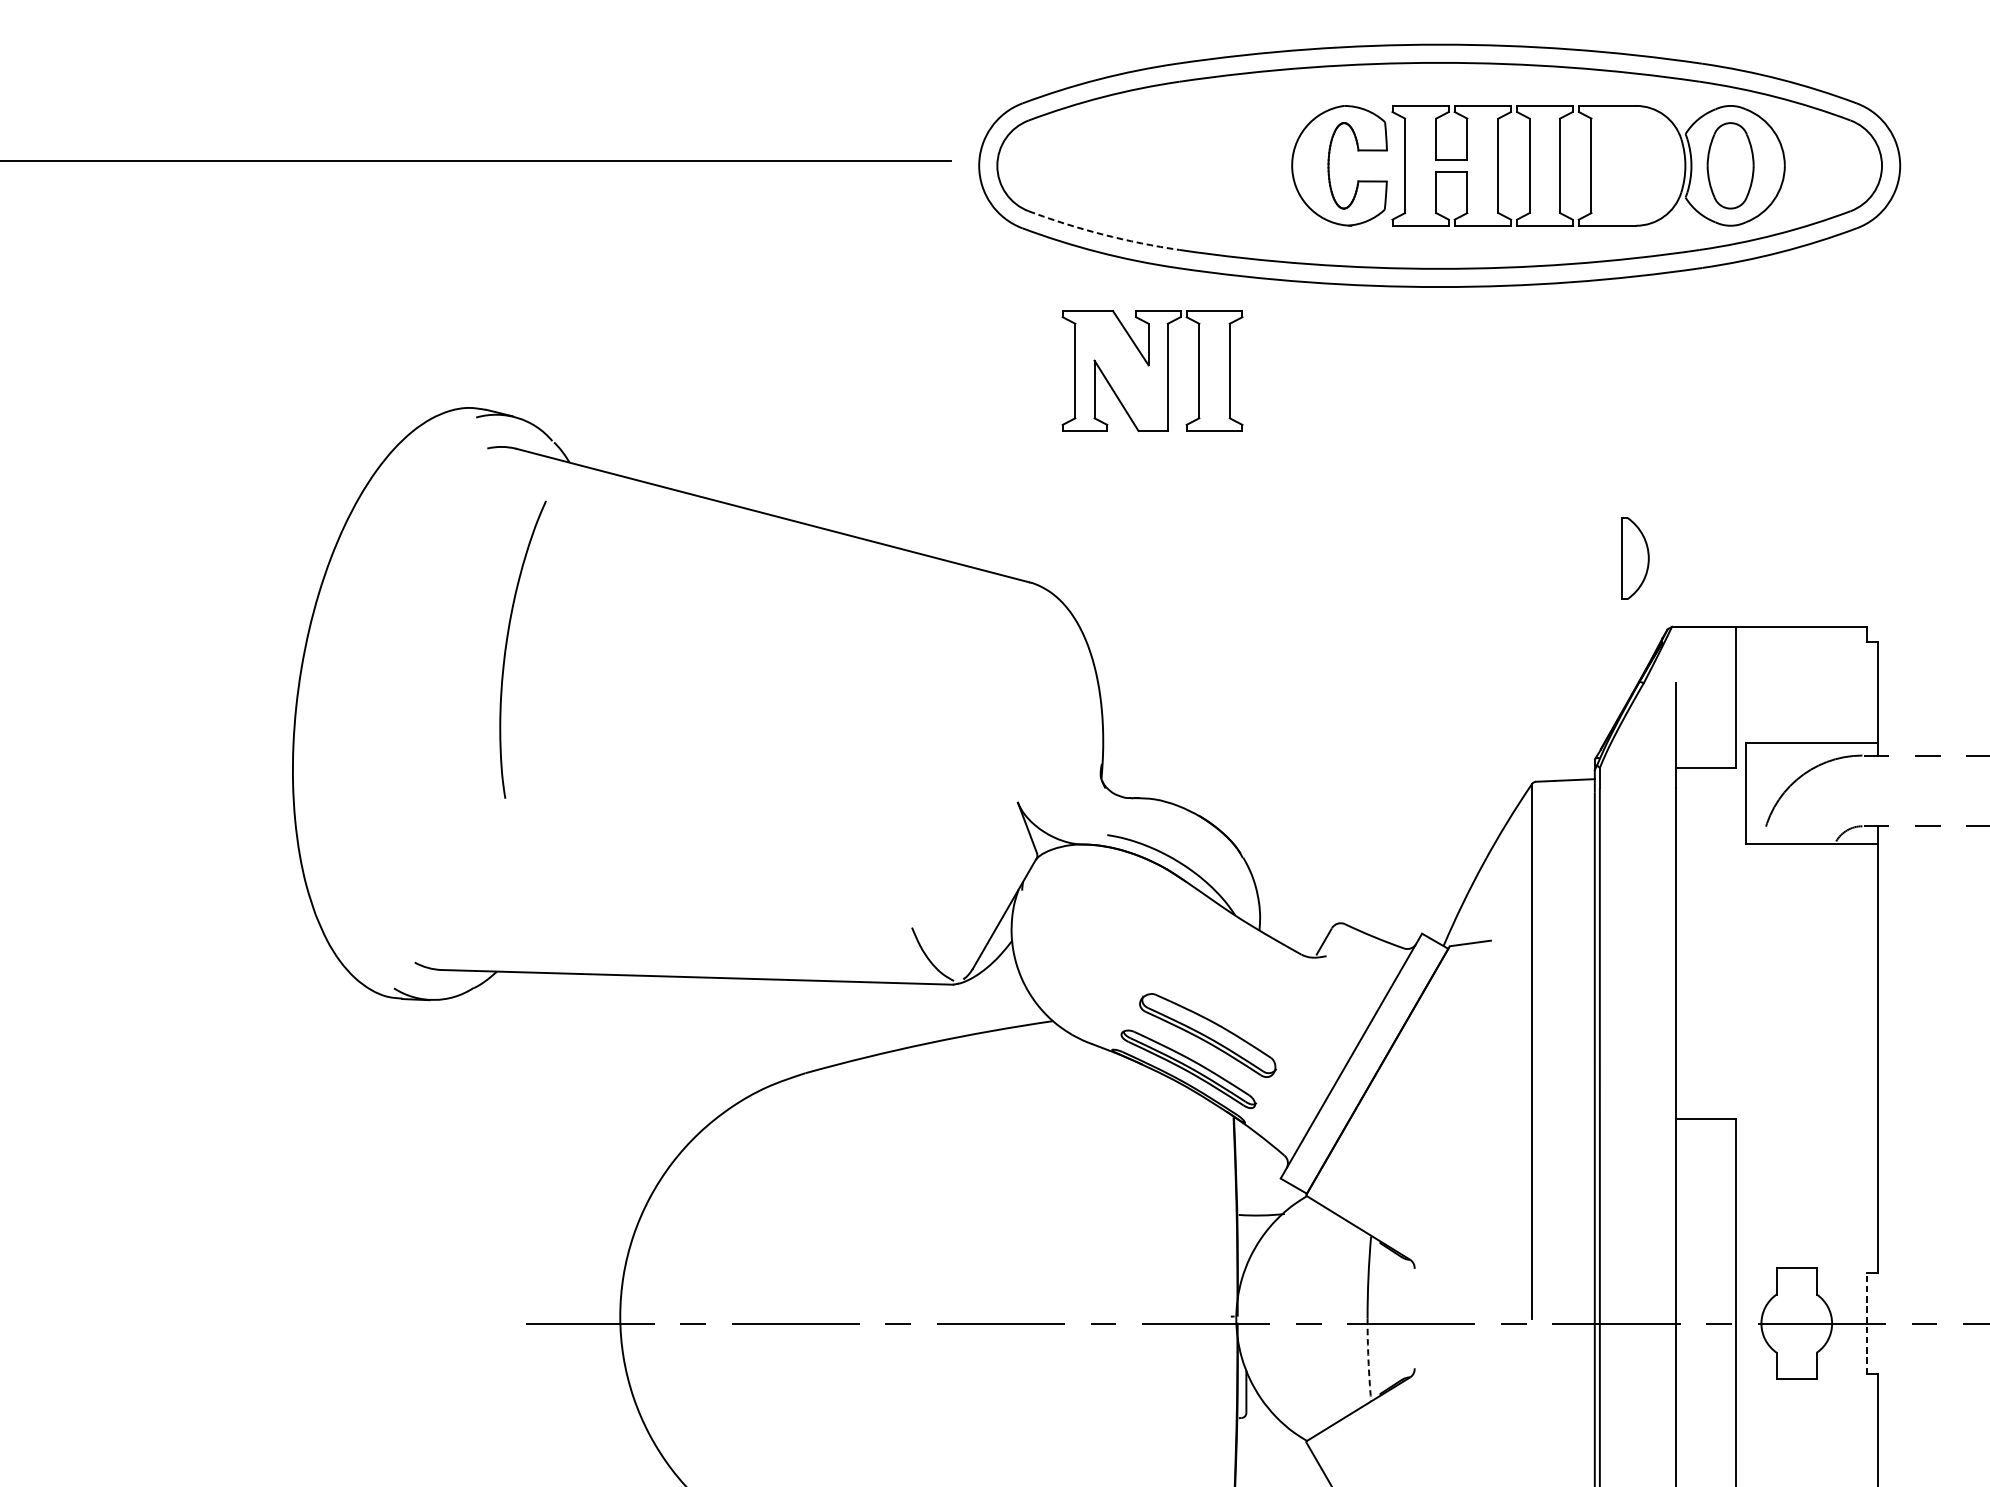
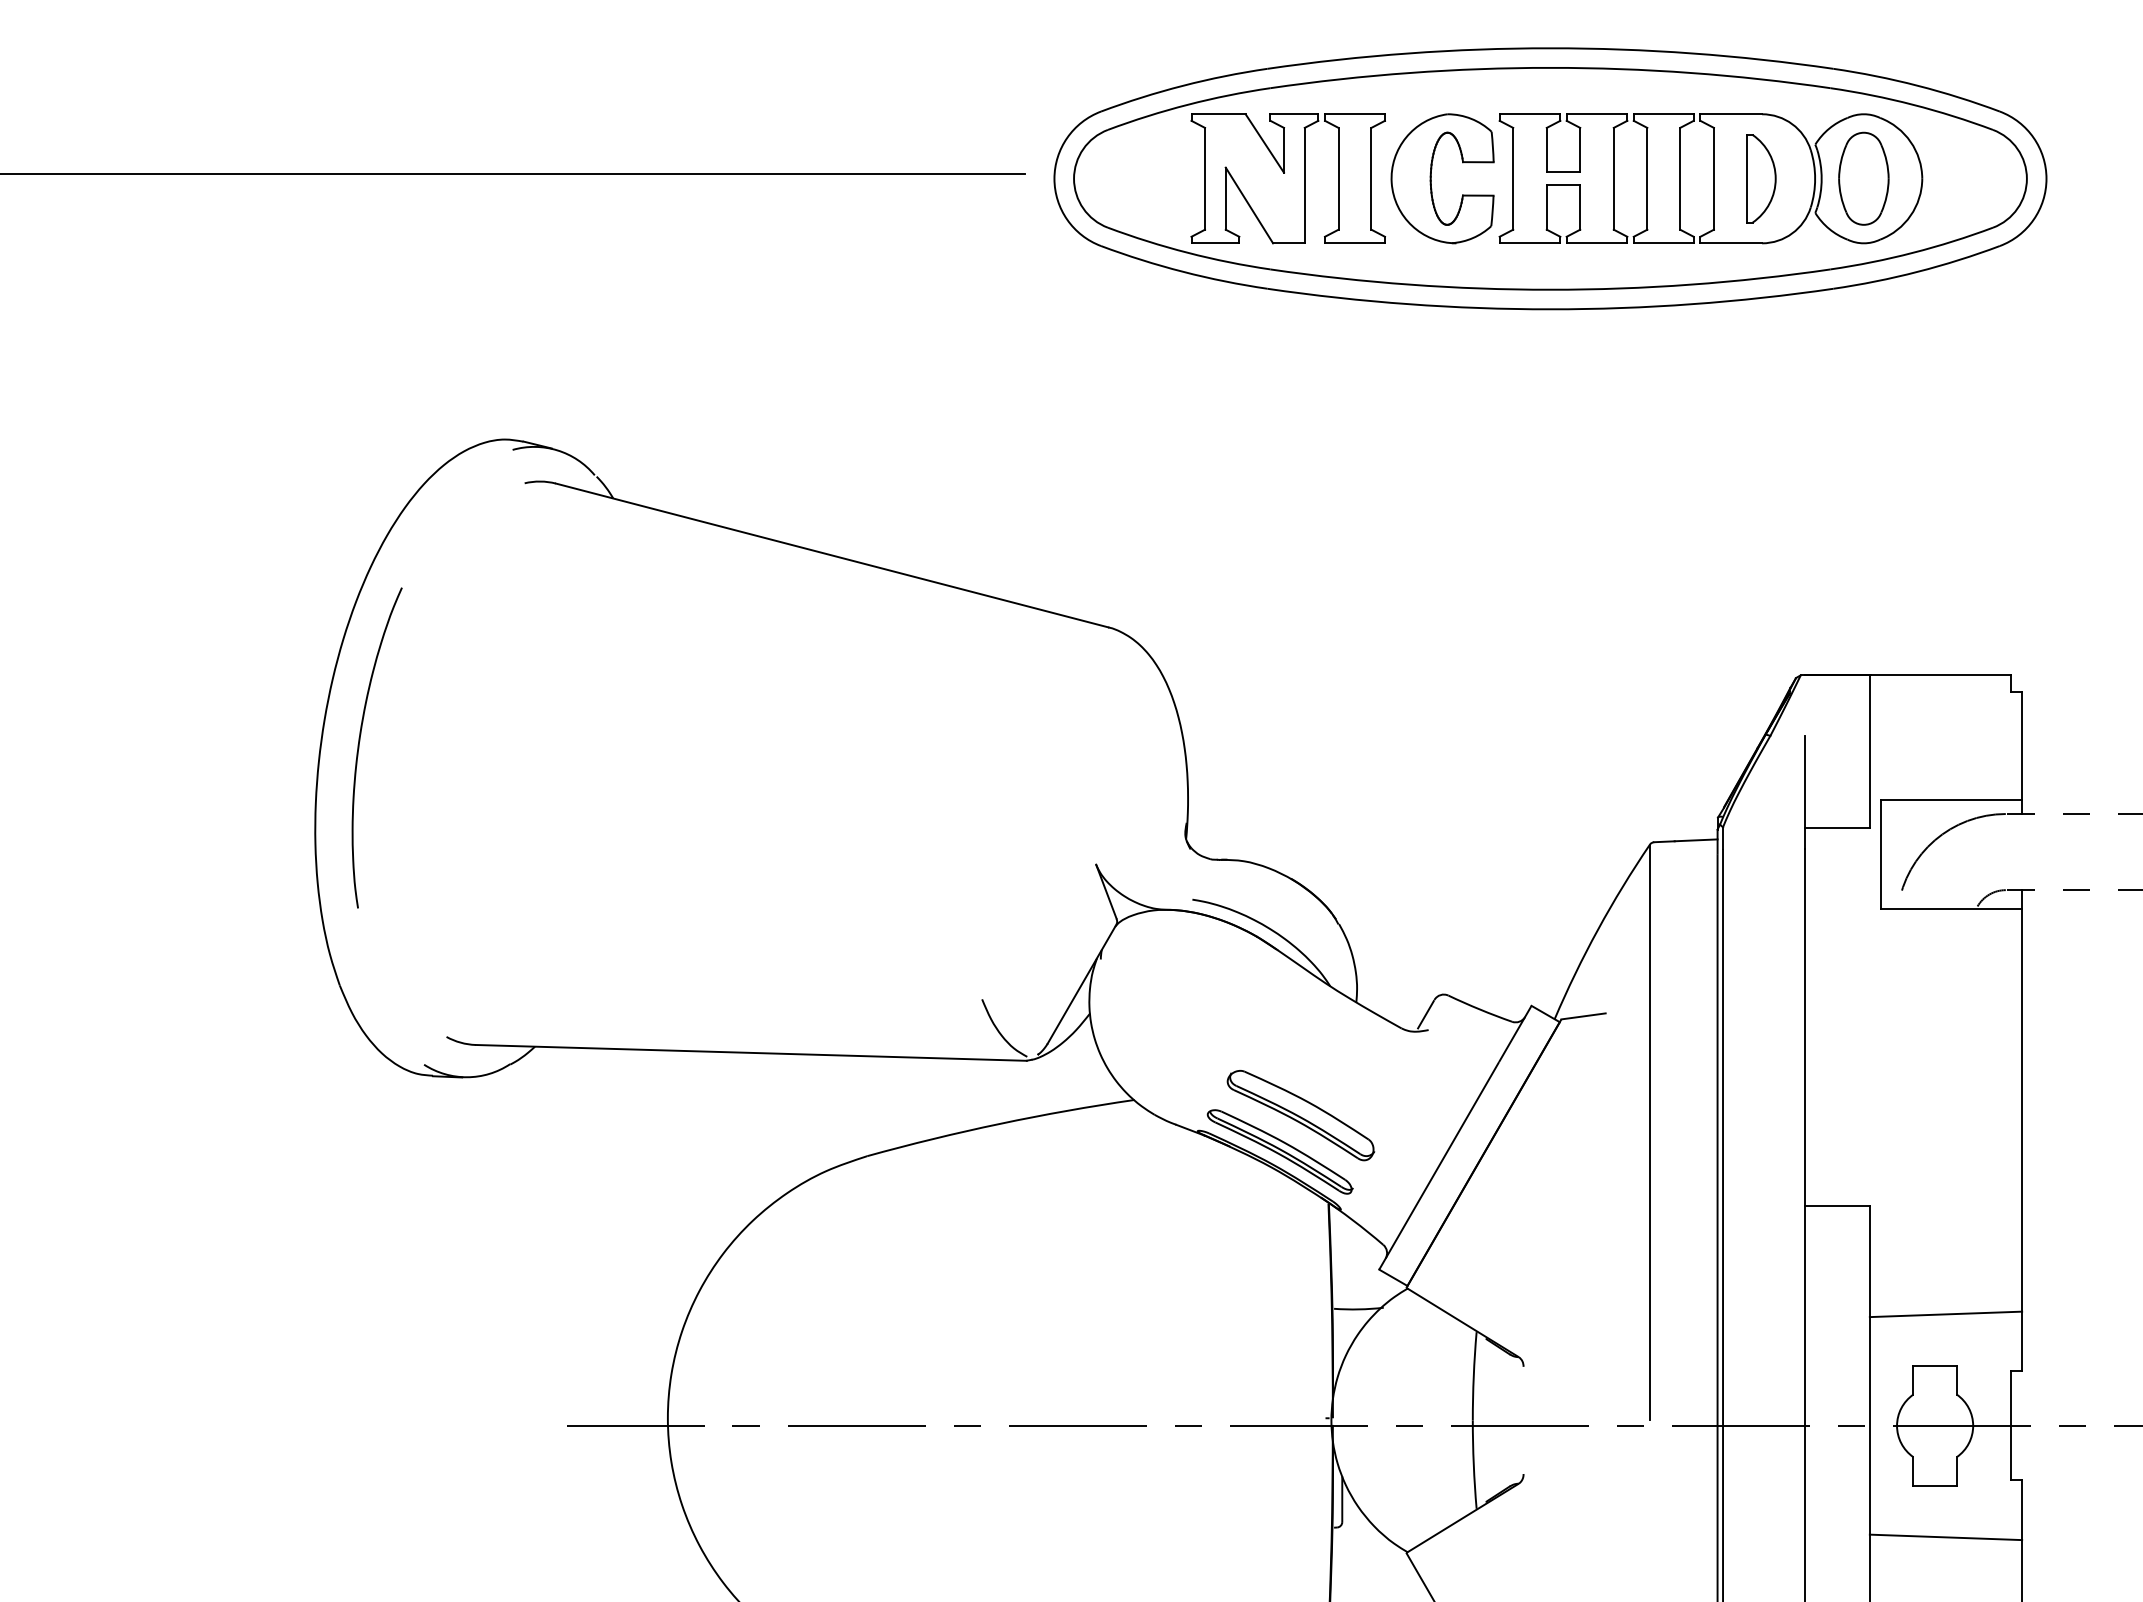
arc: (1103, 234) -> (1188, 252), dashed -> solid
part: (1151, 370) -> (1287, 178), moved
part: (1635, 558) -> (1761, 178), moved
curve: (506, 649) -> (359, 747), moved
line: (1806, 1220) -> (1945, 1314), added
line: (1867, 1323) -> (2011, 1425), dashed -> solid
arc: (1368, 1359) -> (1473, 1464), dashed -> solid
line: (1806, 1427) -> (1945, 1537), added

